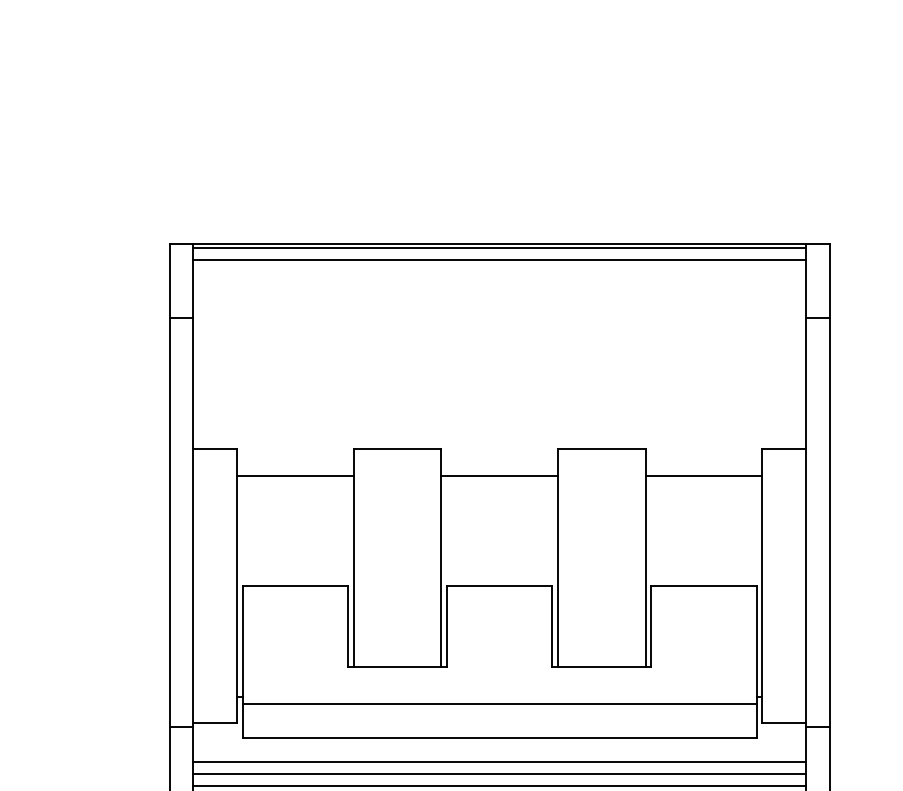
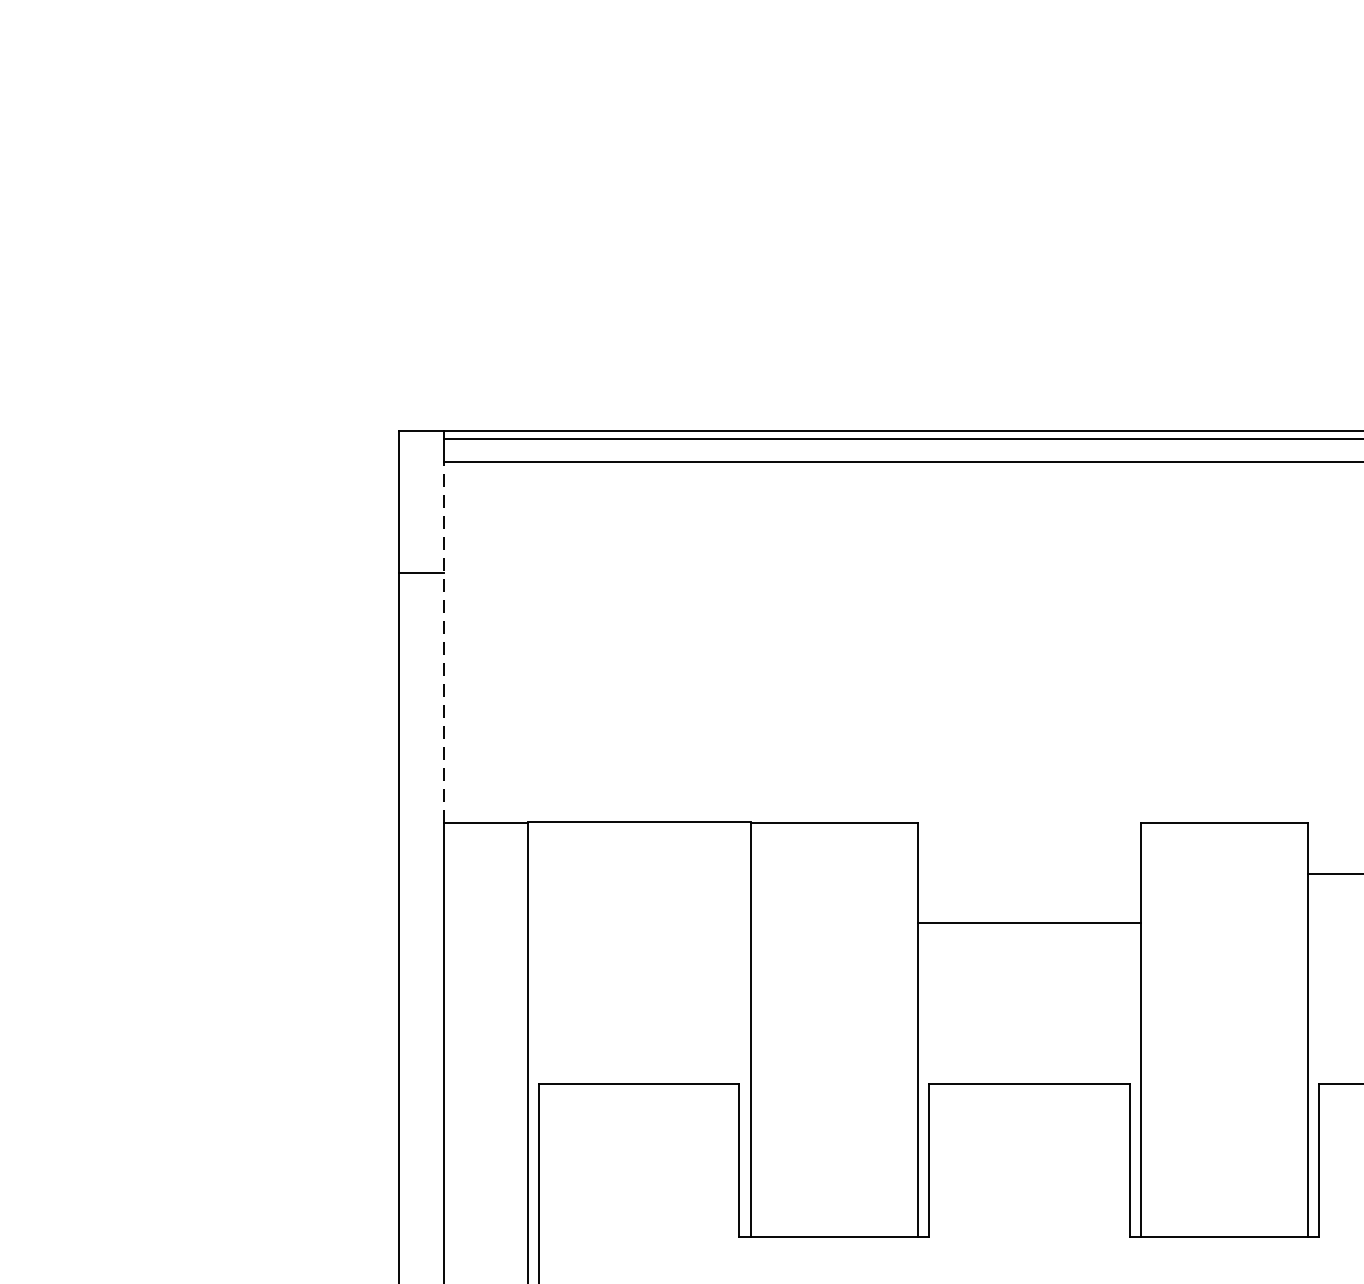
line: (192, 354) -> (443, 641), solid -> dashed
line: (294, 476) -> (637, 823), moved
line: (499, 476) -> (1029, 924), moved

